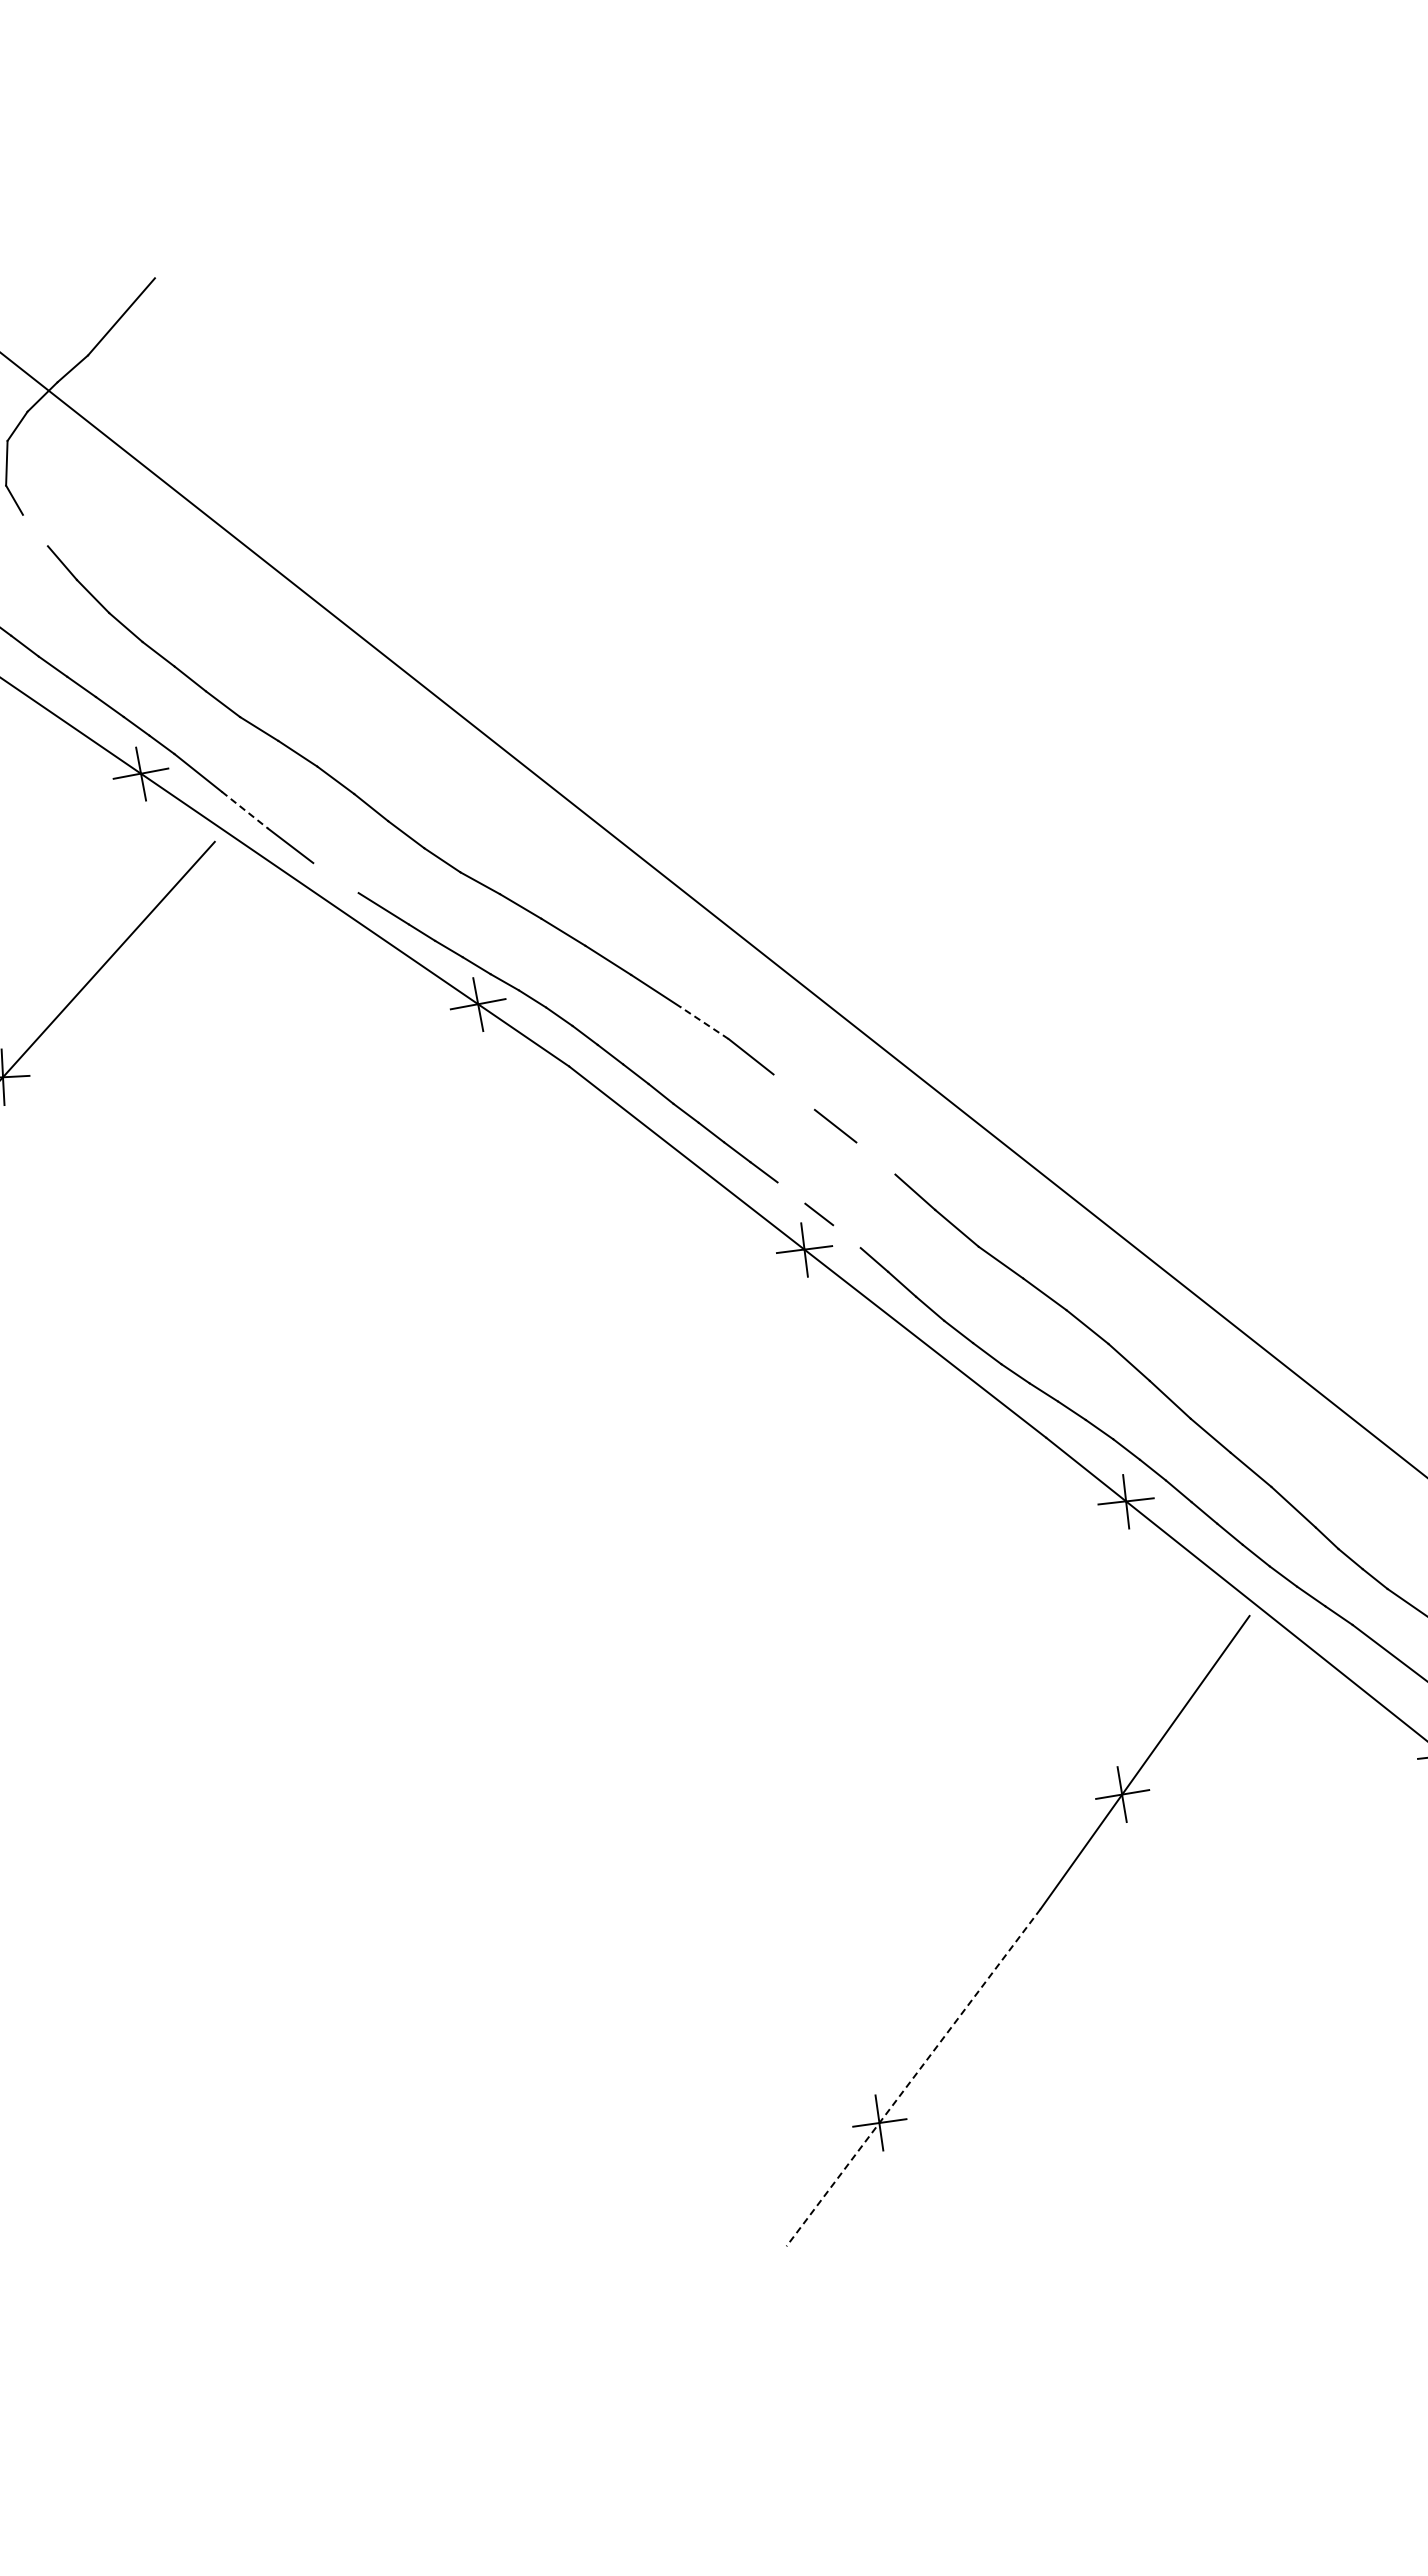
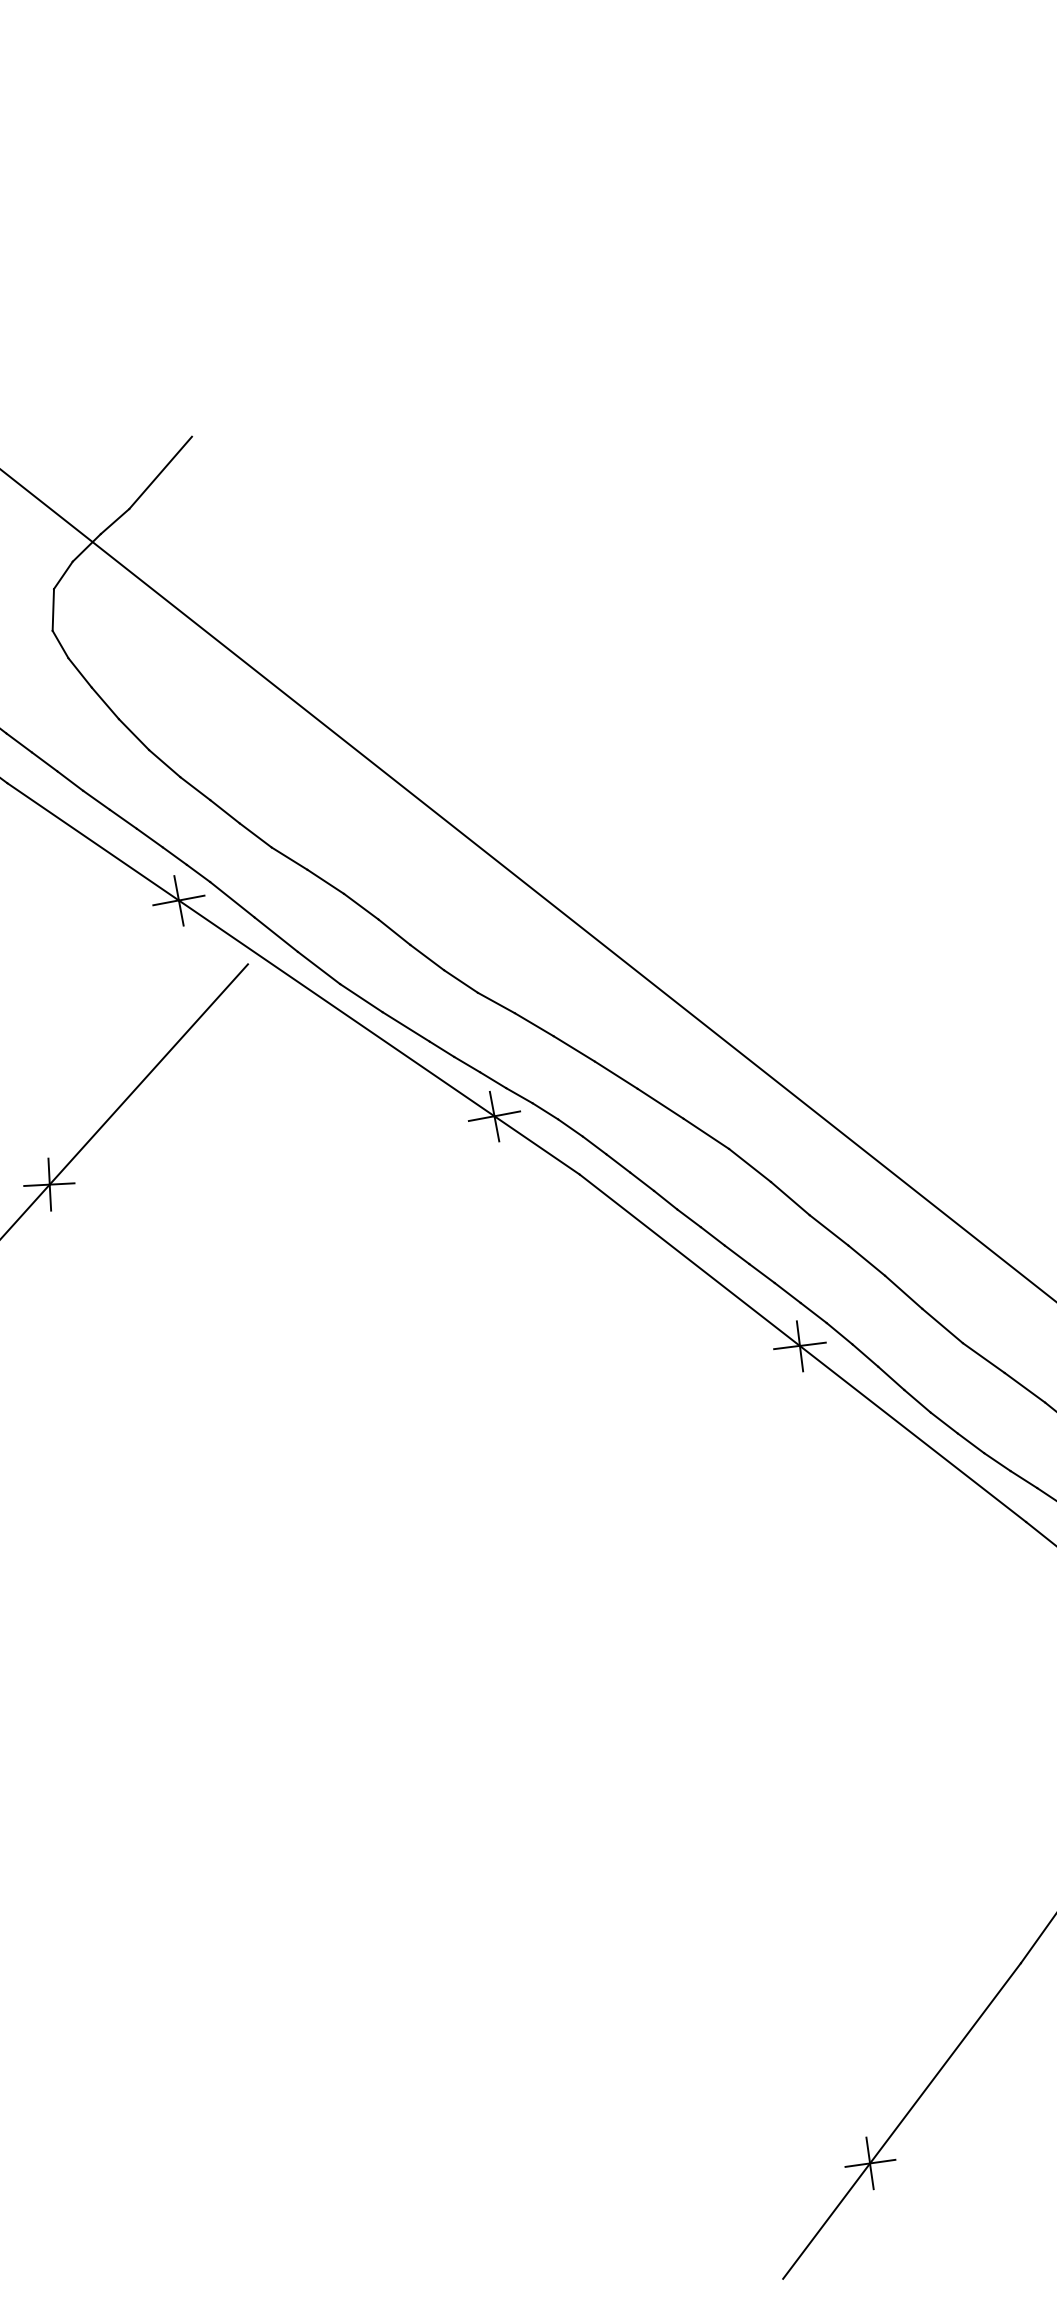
line: (34, 530) -> (79, 672), added
line: (244, 810) -> (275, 934), dashed -> solid
line: (335, 878) -> (360, 998), added
line: (704, 1022) -> (706, 1133), dashed -> solid
line: (793, 1091) -> (789, 1197), added
line: (875, 1158) -> (866, 1260), added
line: (791, 1192) -> (787, 1292), added
line: (846, 1236) -> (839, 1333), added
line: (913, 2078) -> (901, 2121), dashed -> solid

